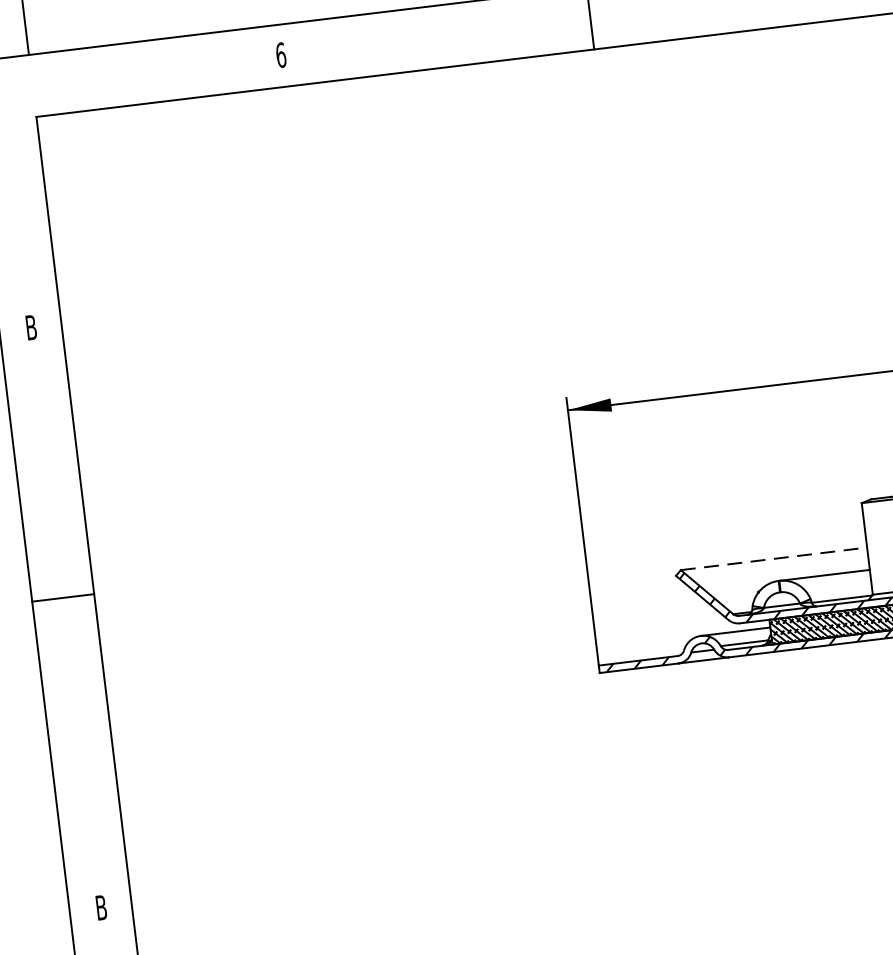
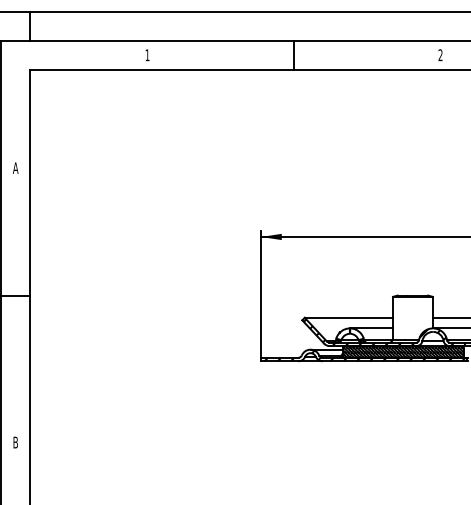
text: (281, 55) -> (147, 55), 6 -> 1
text: (30, 326) -> (15, 167), B -> A
line: (775, 557) -> (349, 317), dashed -> solid

